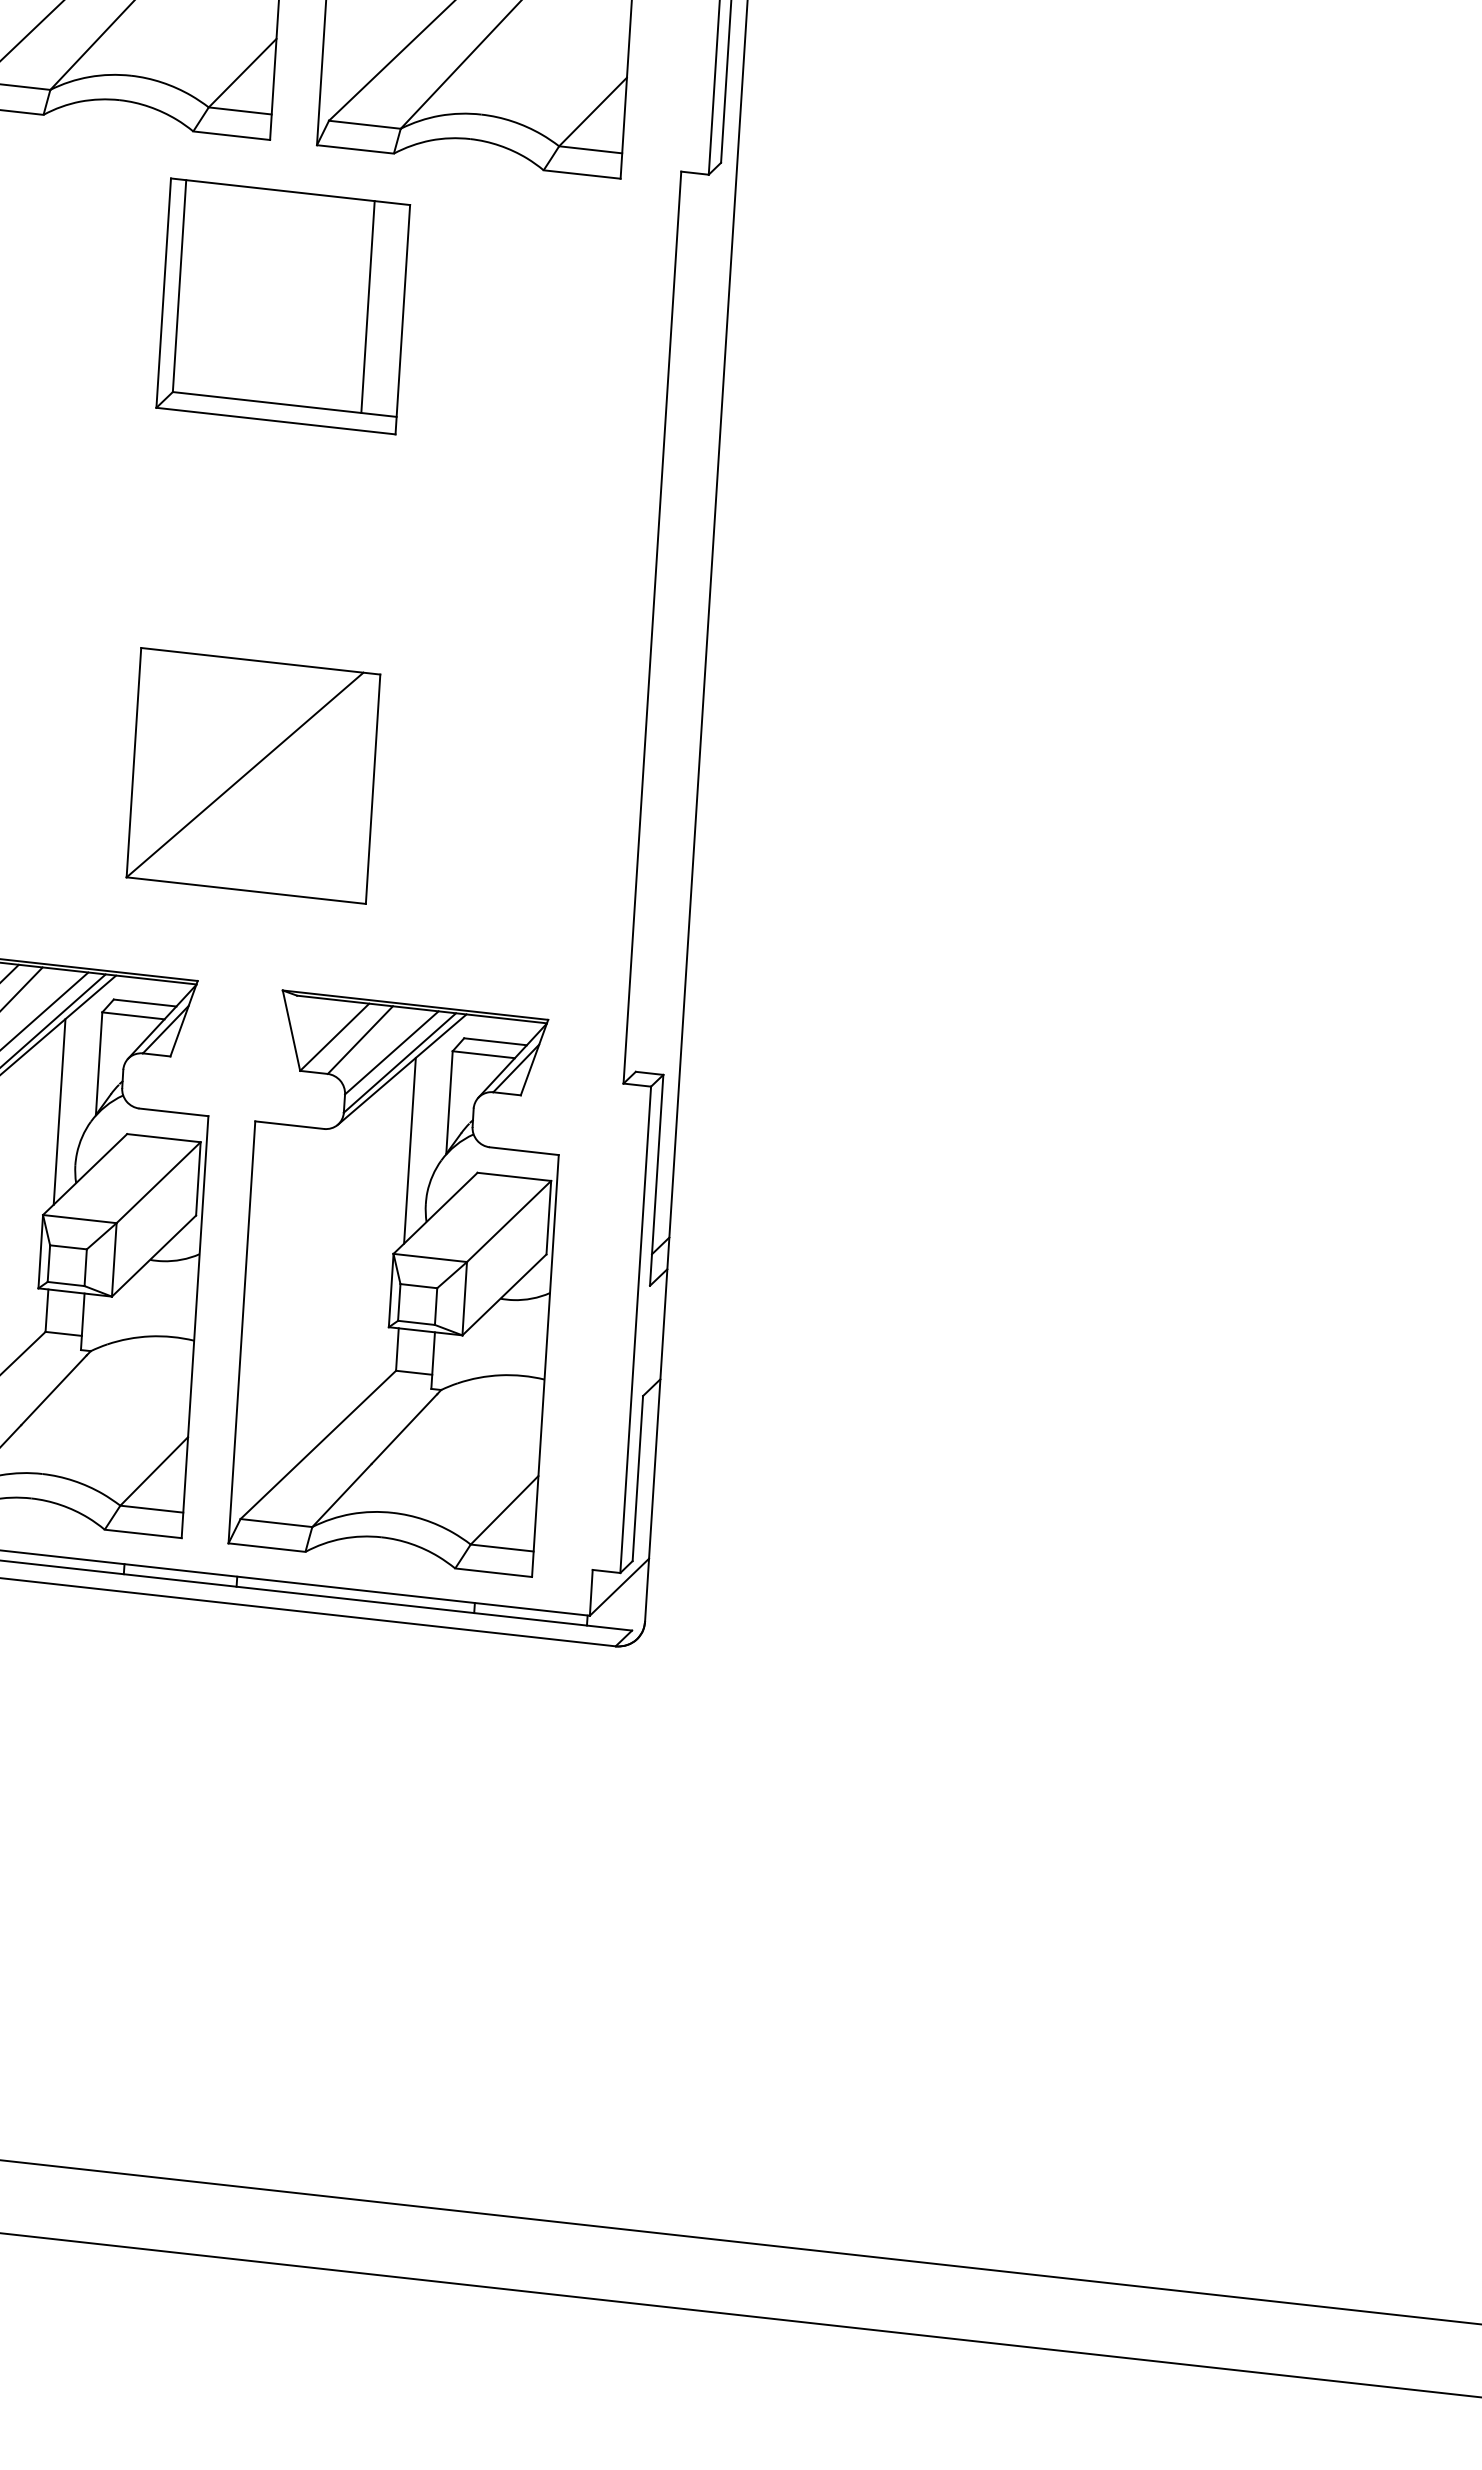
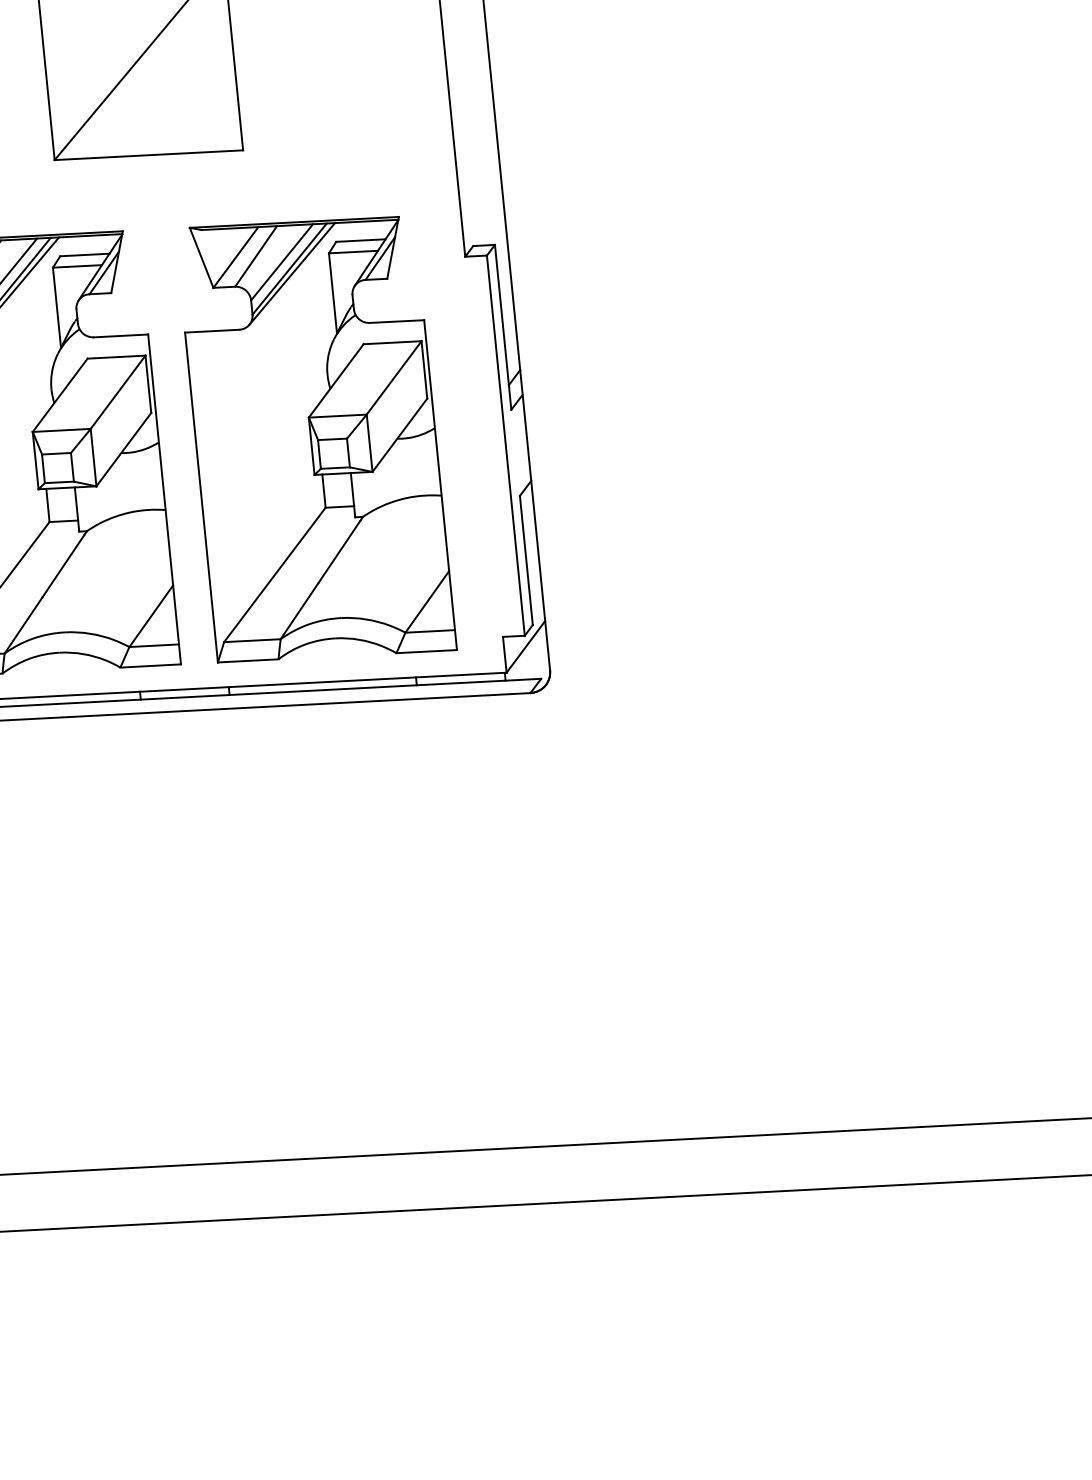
line: (59, 1111) -> (32, 349), removed
line: (409, 1150) -> (308, 335), removed

